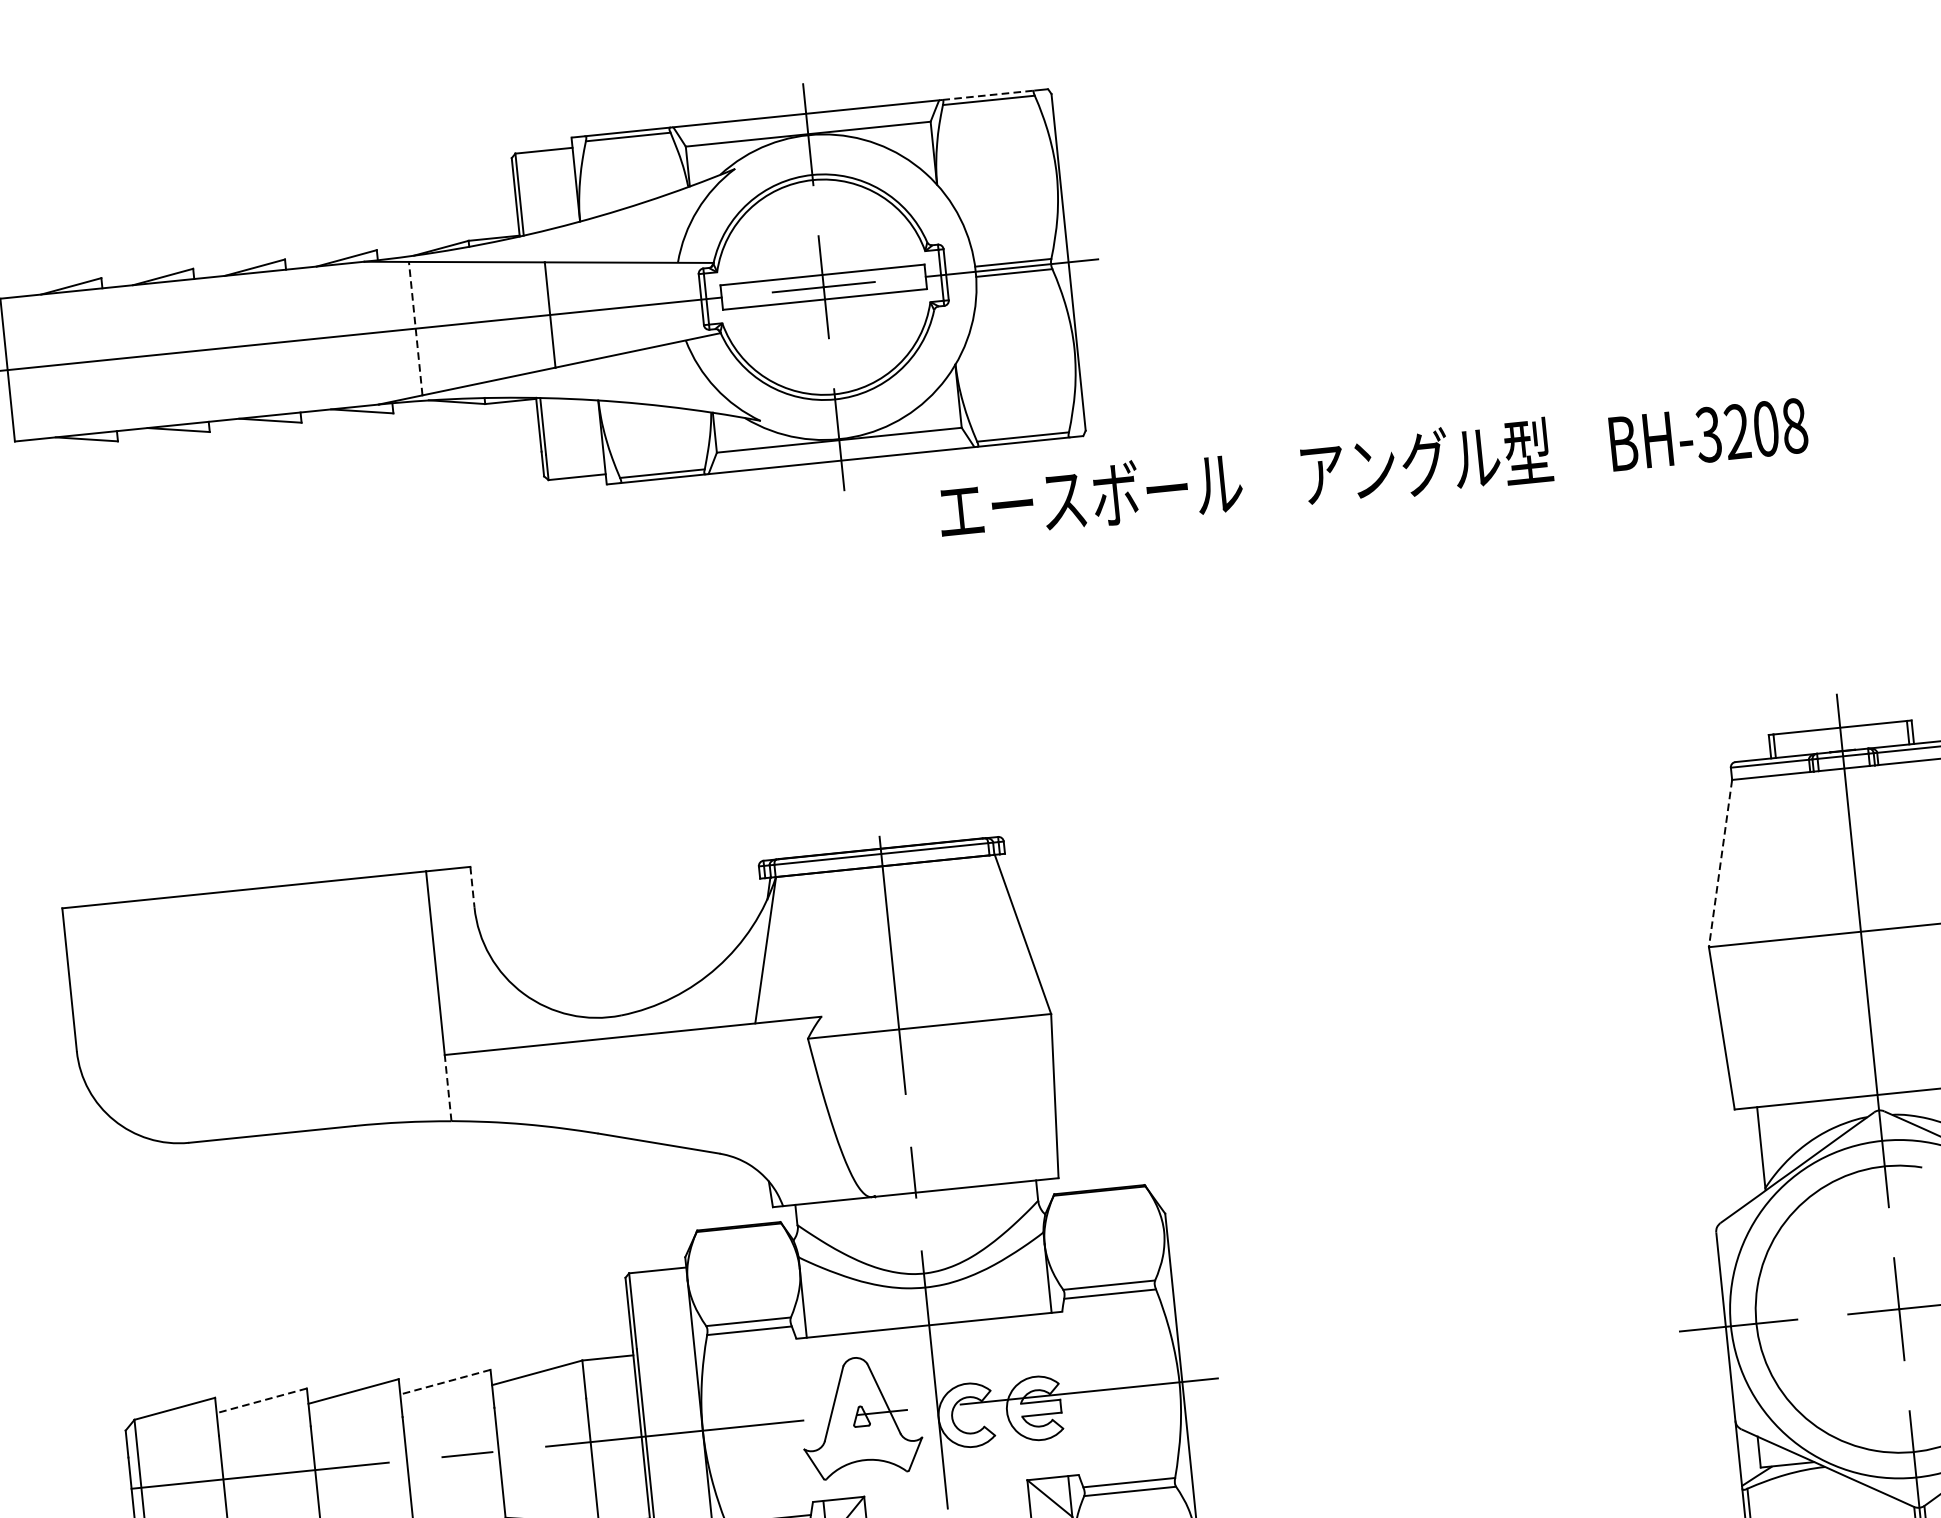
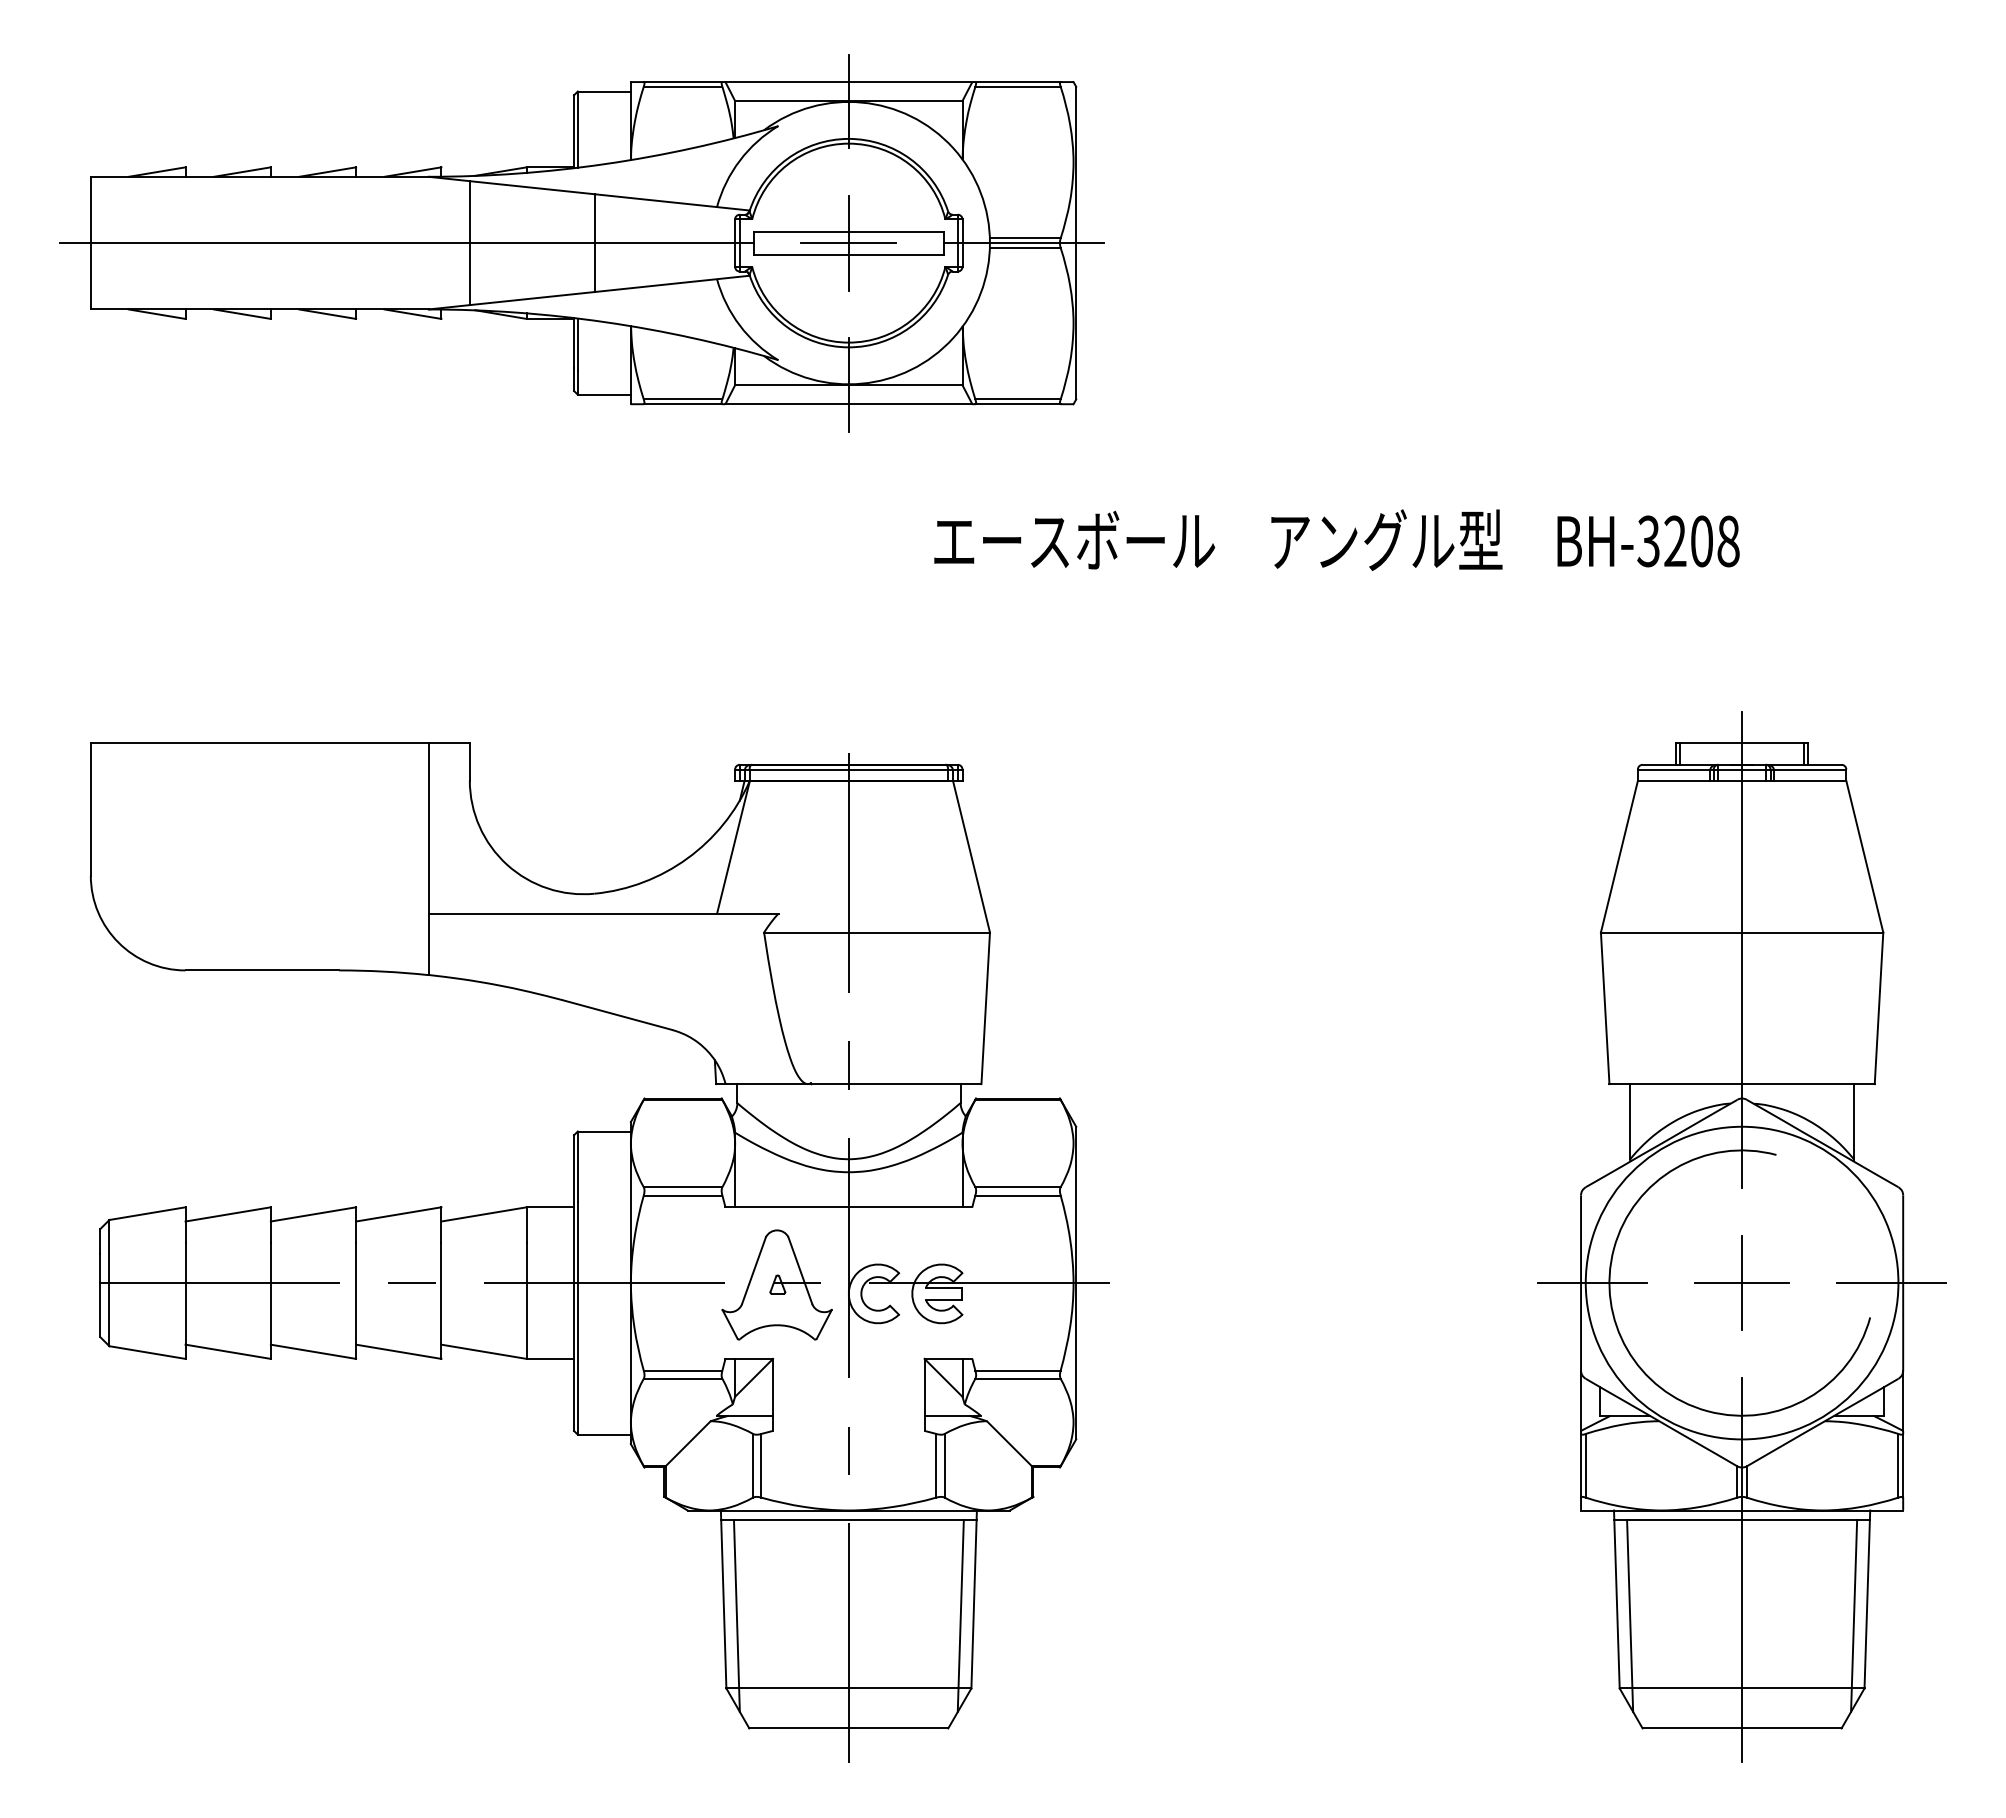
line: (988, 95) -> (1018, 82), dashed -> solid
line: (415, 329) -> (469, 243), dashed -> solid
text: (1372, 466) -> (1336, 539), moved
line: (1720, 864) -> (1619, 857), dashed -> solid
line: (472, 886) -> (469, 761), dashed -> solid
line: (447, 1088) -> (428, 944), dashed -> solid
line: (445, 1382) -> (398, 1214), dashed -> solid
line: (261, 1400) -> (227, 1214), dashed -> solid

